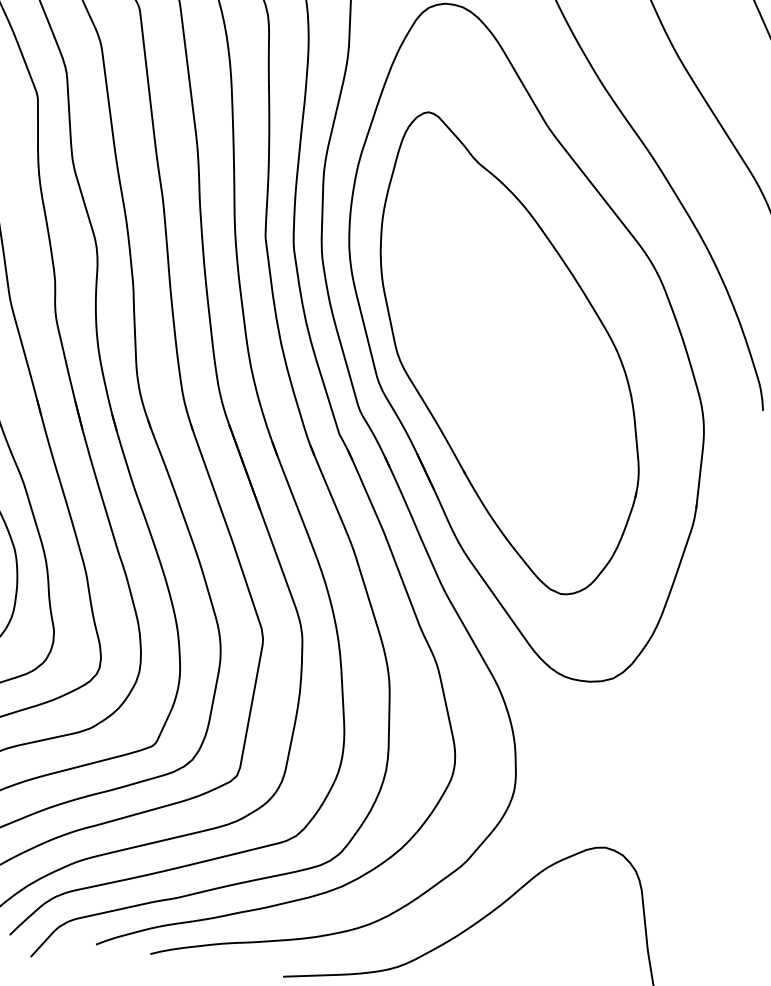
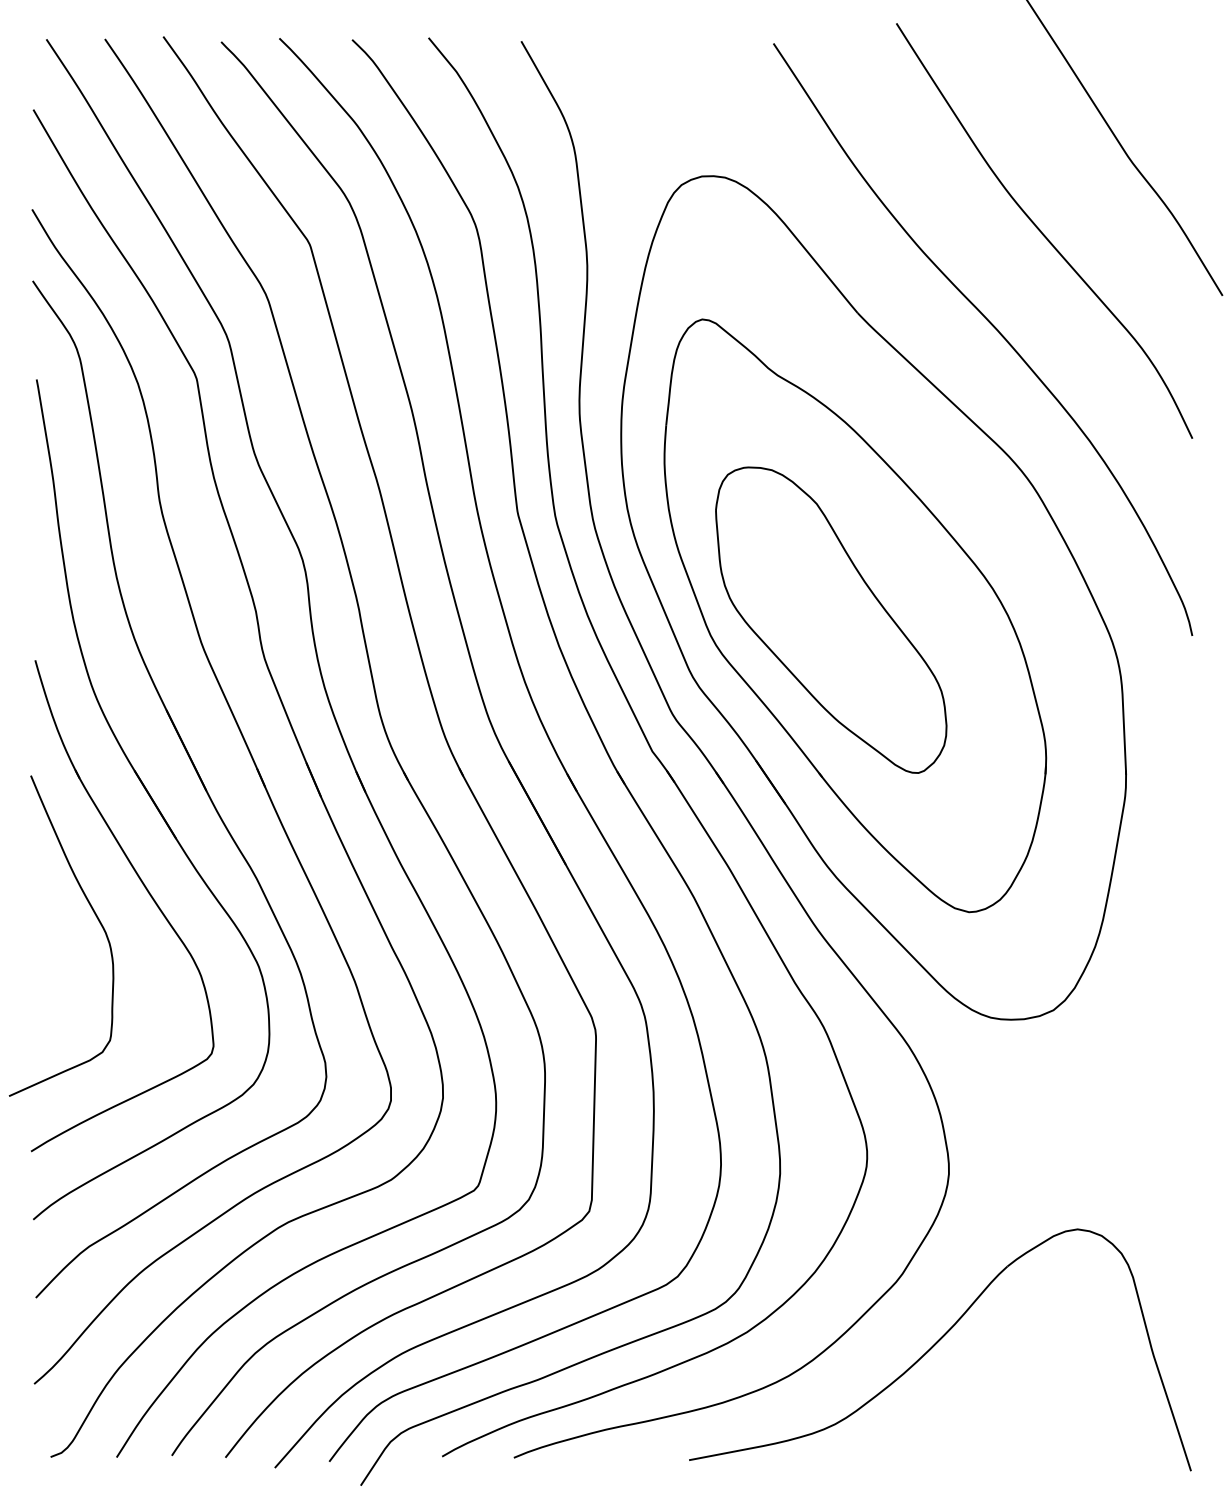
part: (491, 355) -> (831, 619), added

